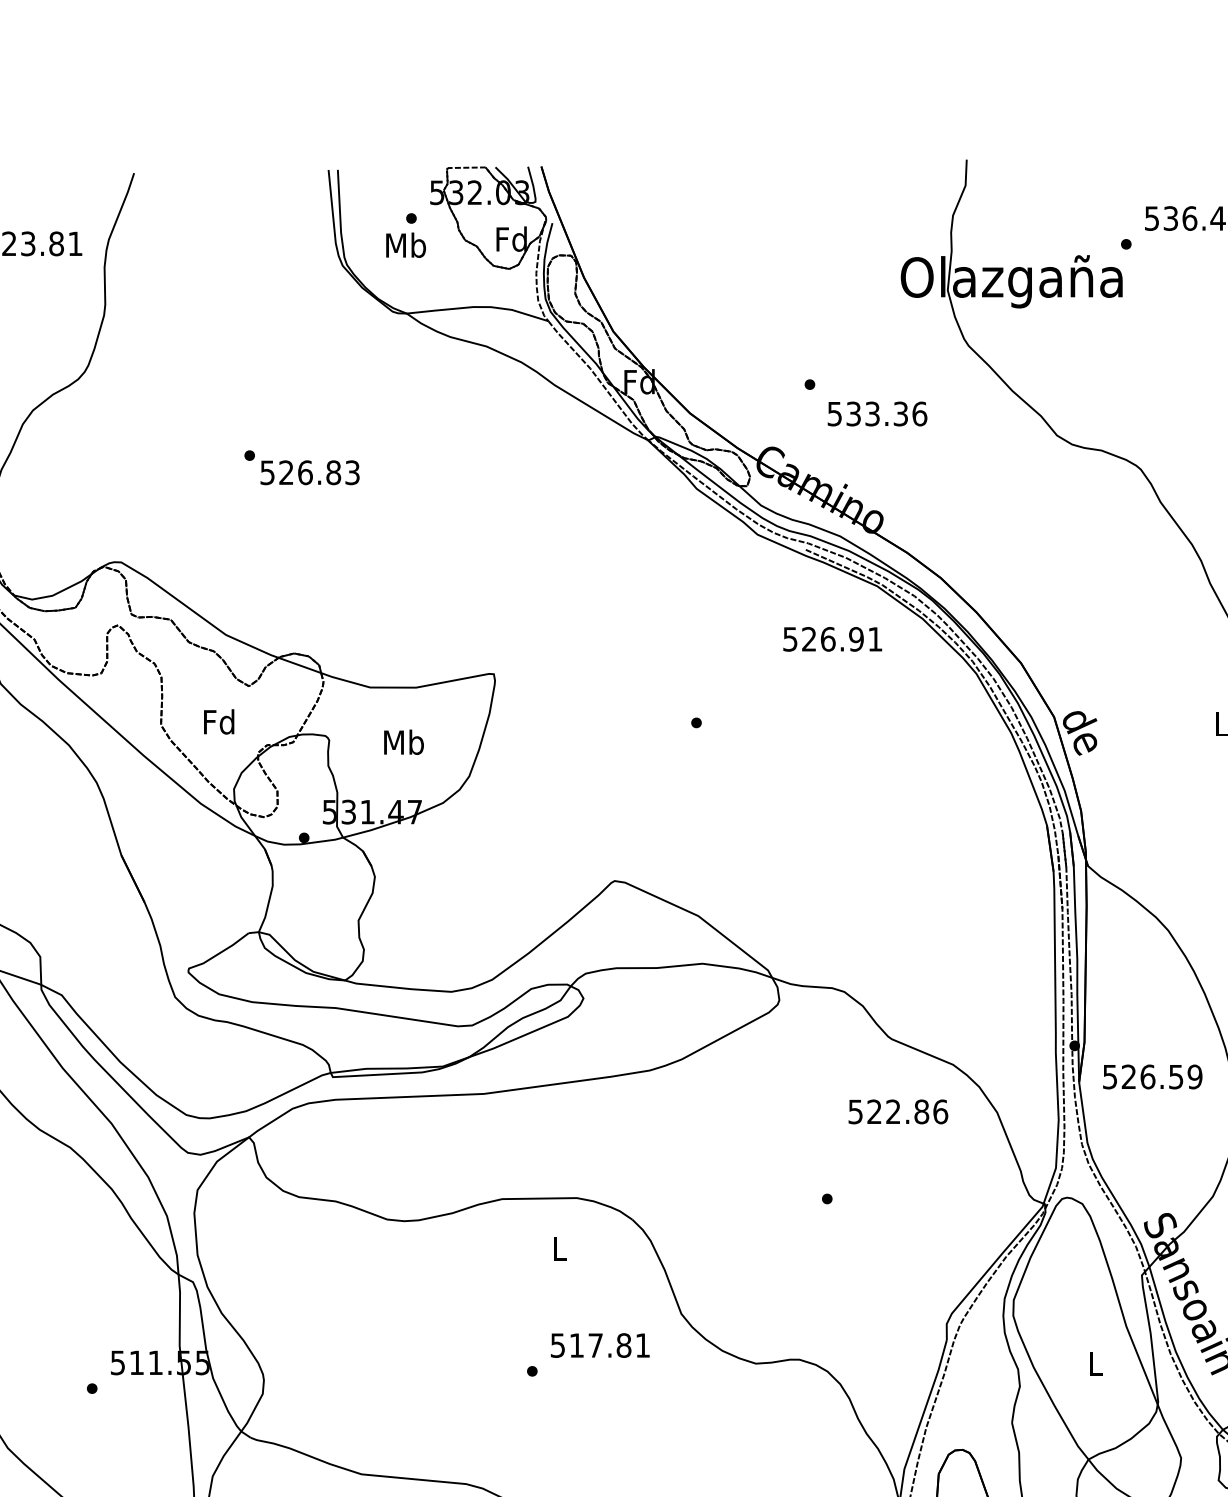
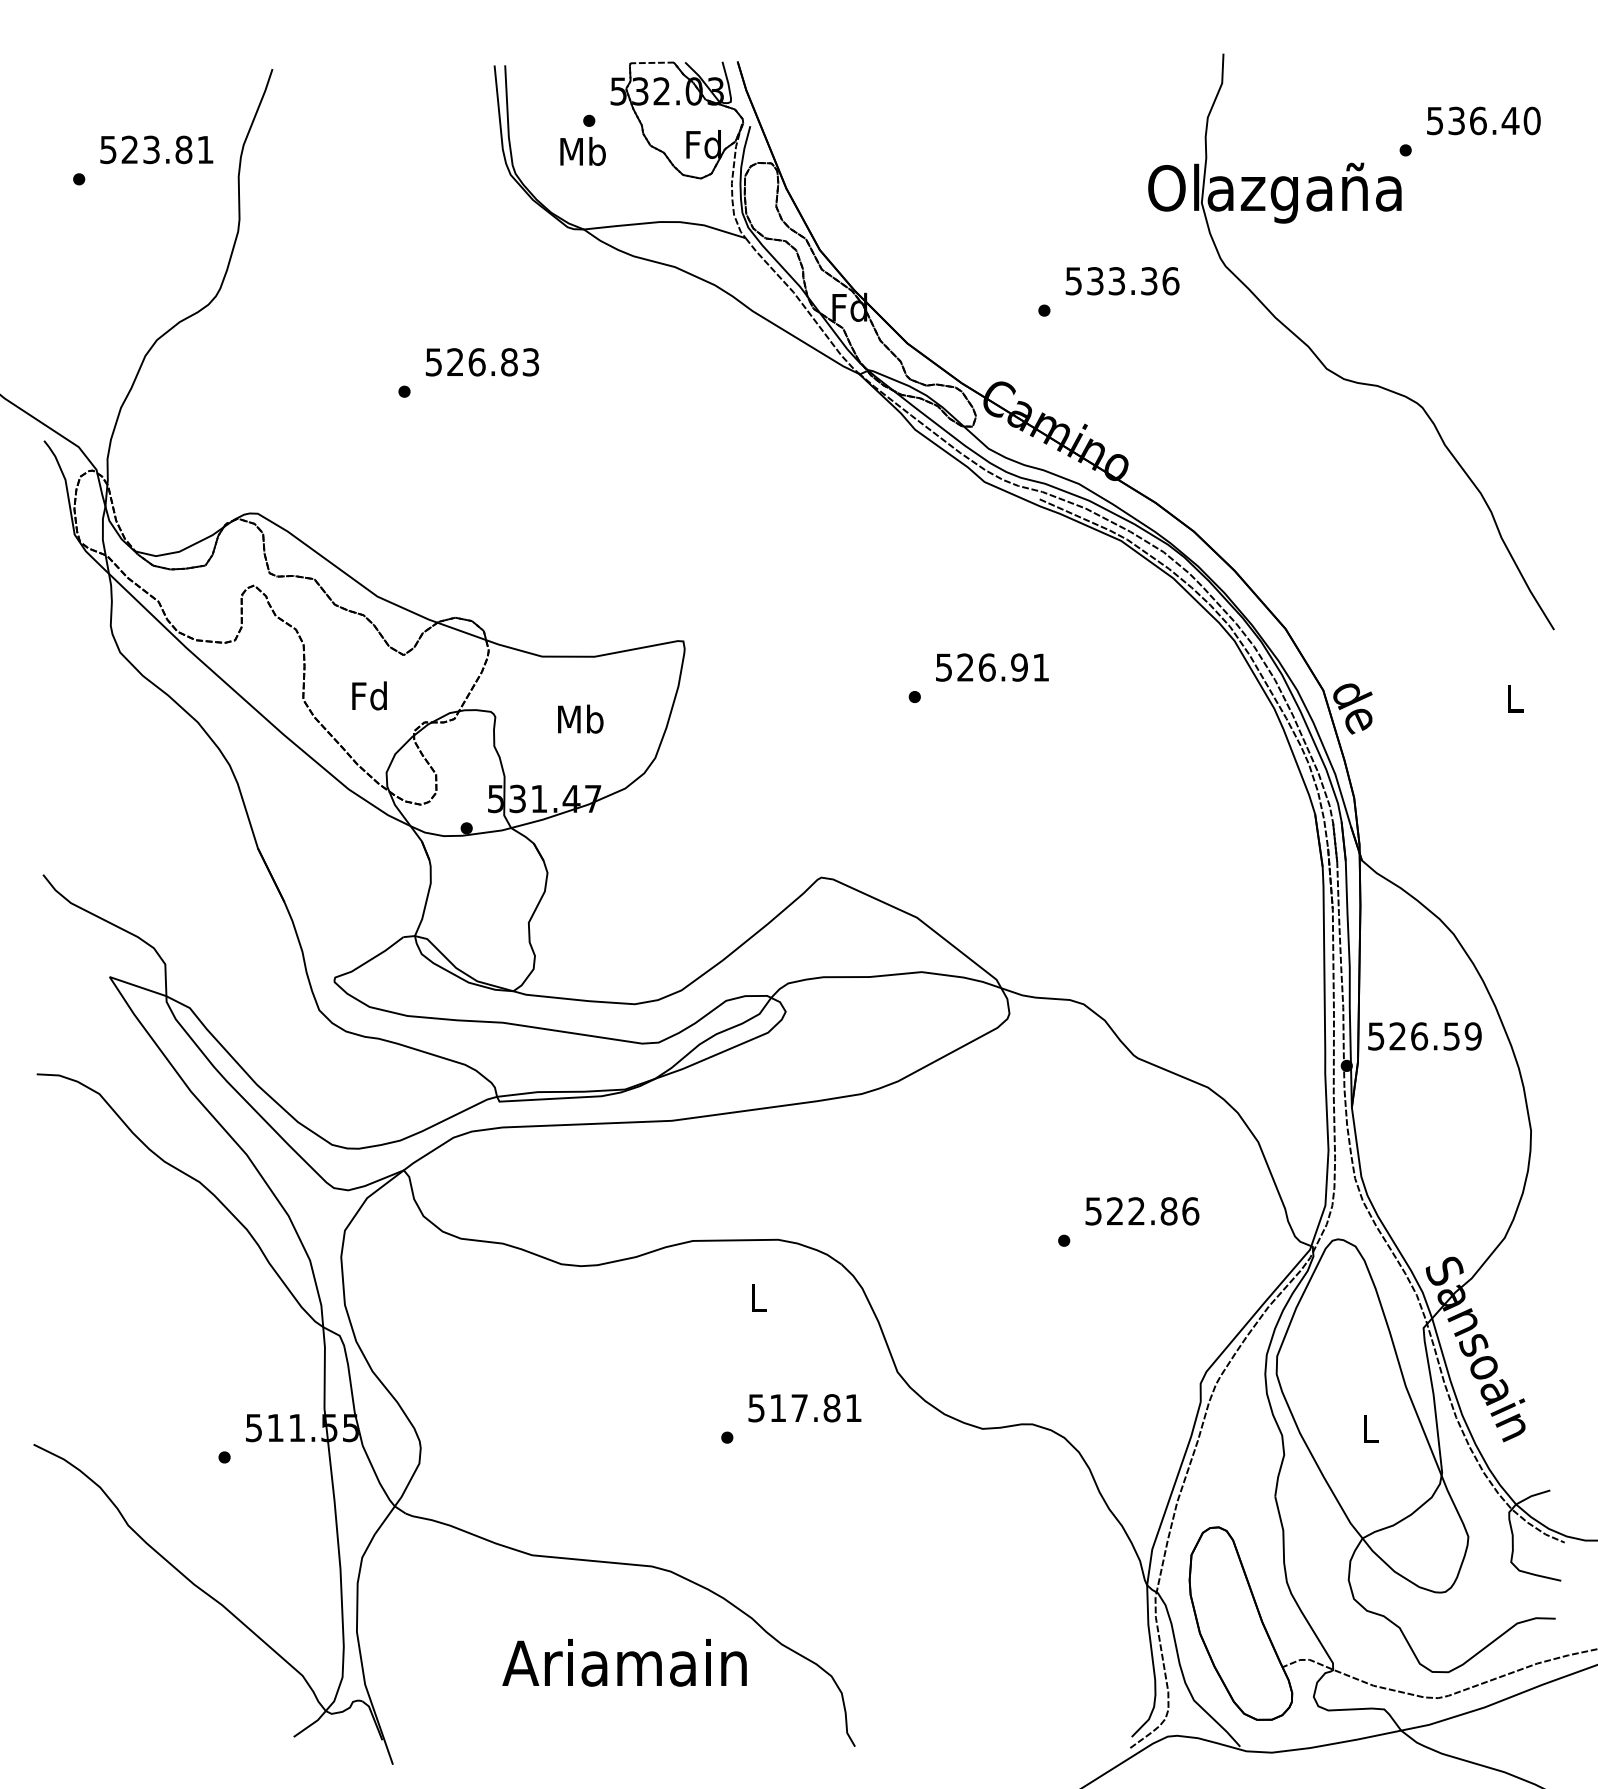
text: (877, 414) -> (1122, 281), moved
text: (309, 472) -> (481, 362), moved
text: (832, 639) -> (992, 667), moved
text: (1152, 1077) -> (1424, 1036), moved
text: (898, 1112) -> (1142, 1211), moved

